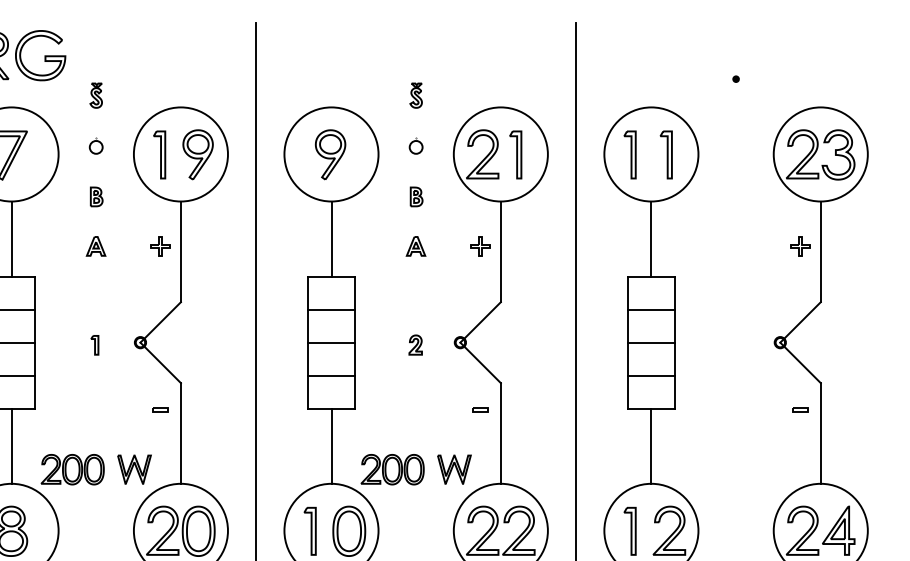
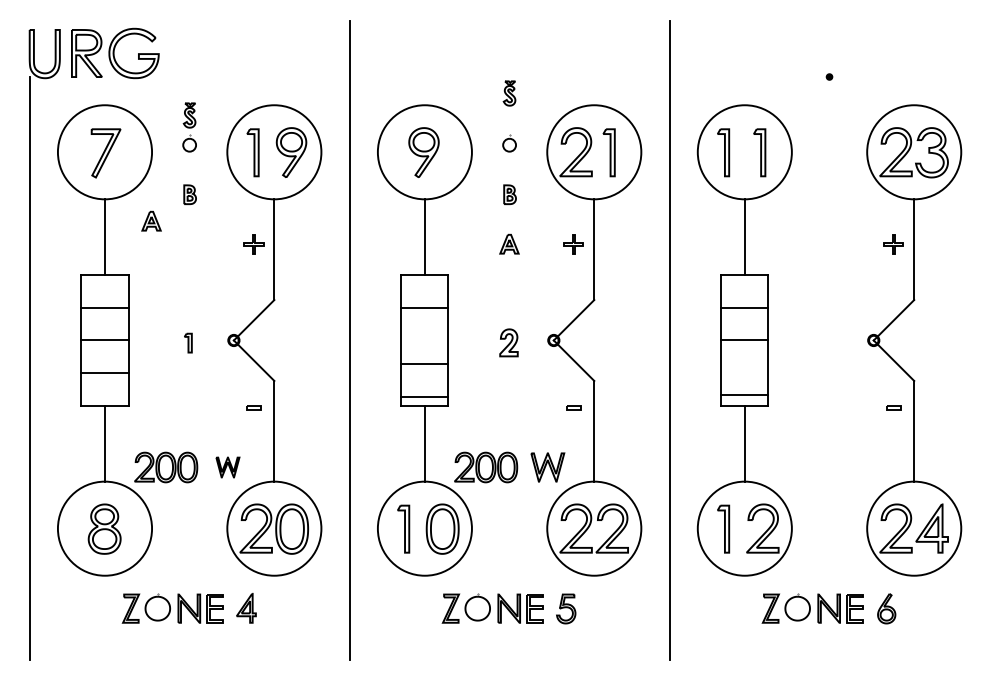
part: (96, 95) -> (189, 115), moved
part: (96, 245) -> (151, 220), moved
line: (331, 342) -> (424, 364), moved
part: (416, 344) -> (509, 342), size x1.4
line: (331, 375) -> (424, 397), moved
line: (651, 375) -> (744, 395), moved
part: (134, 469) -> (227, 467), size x0.7

